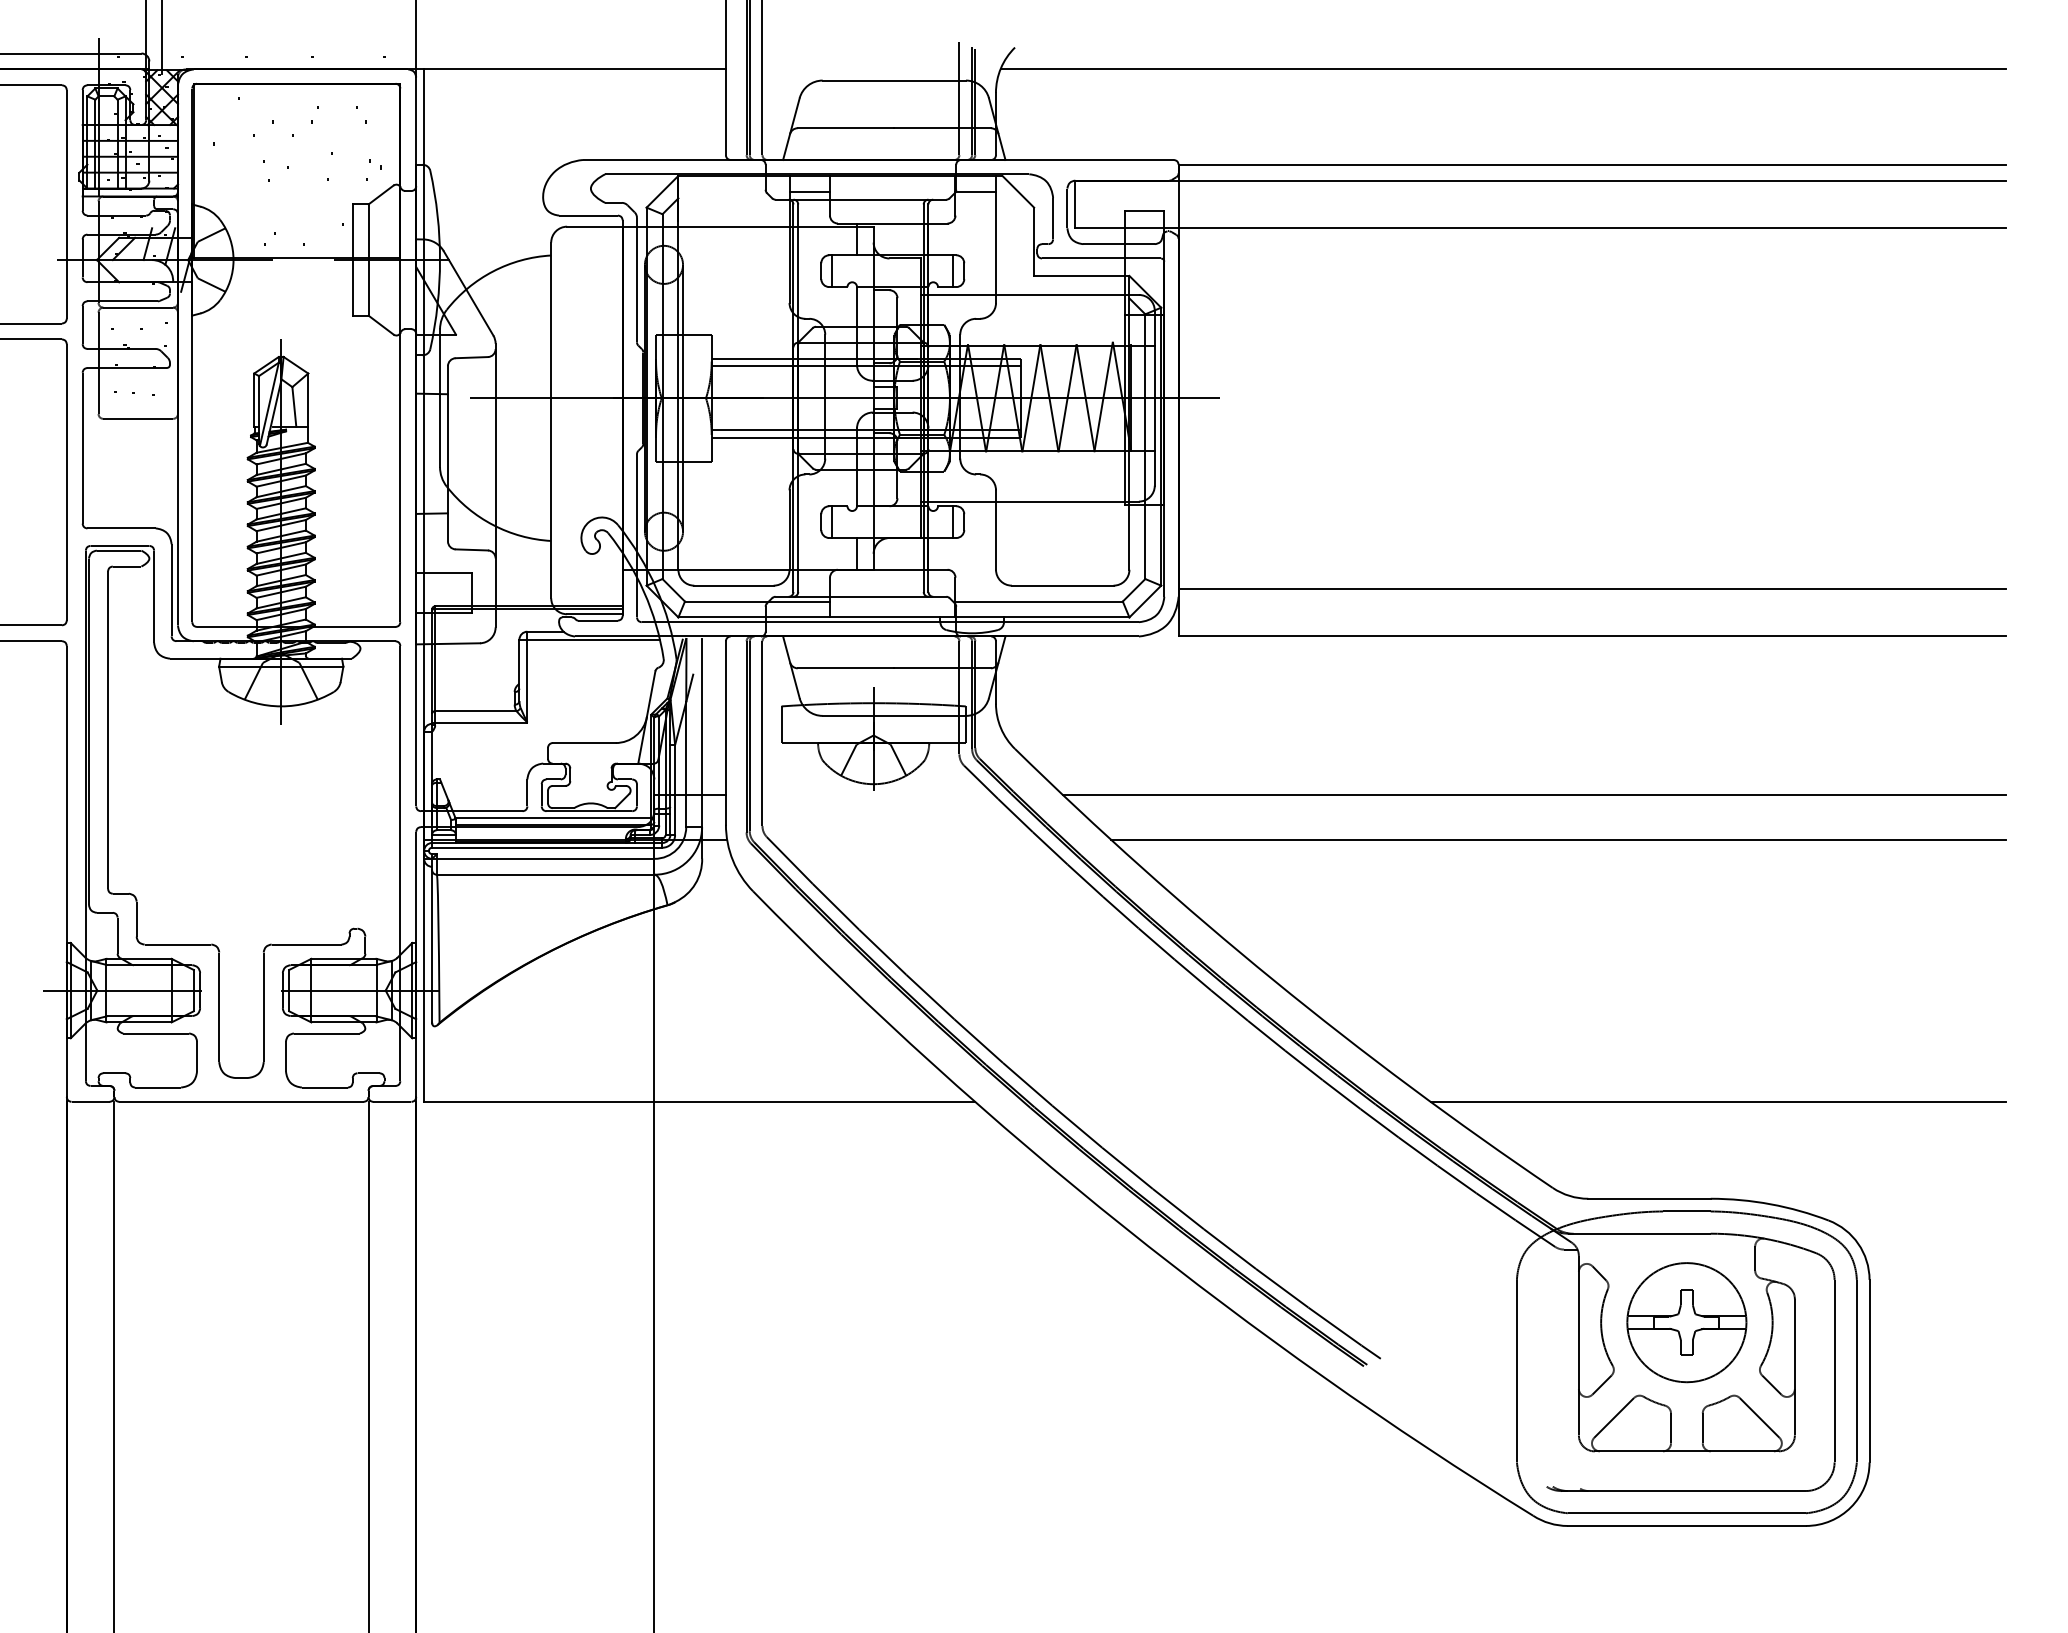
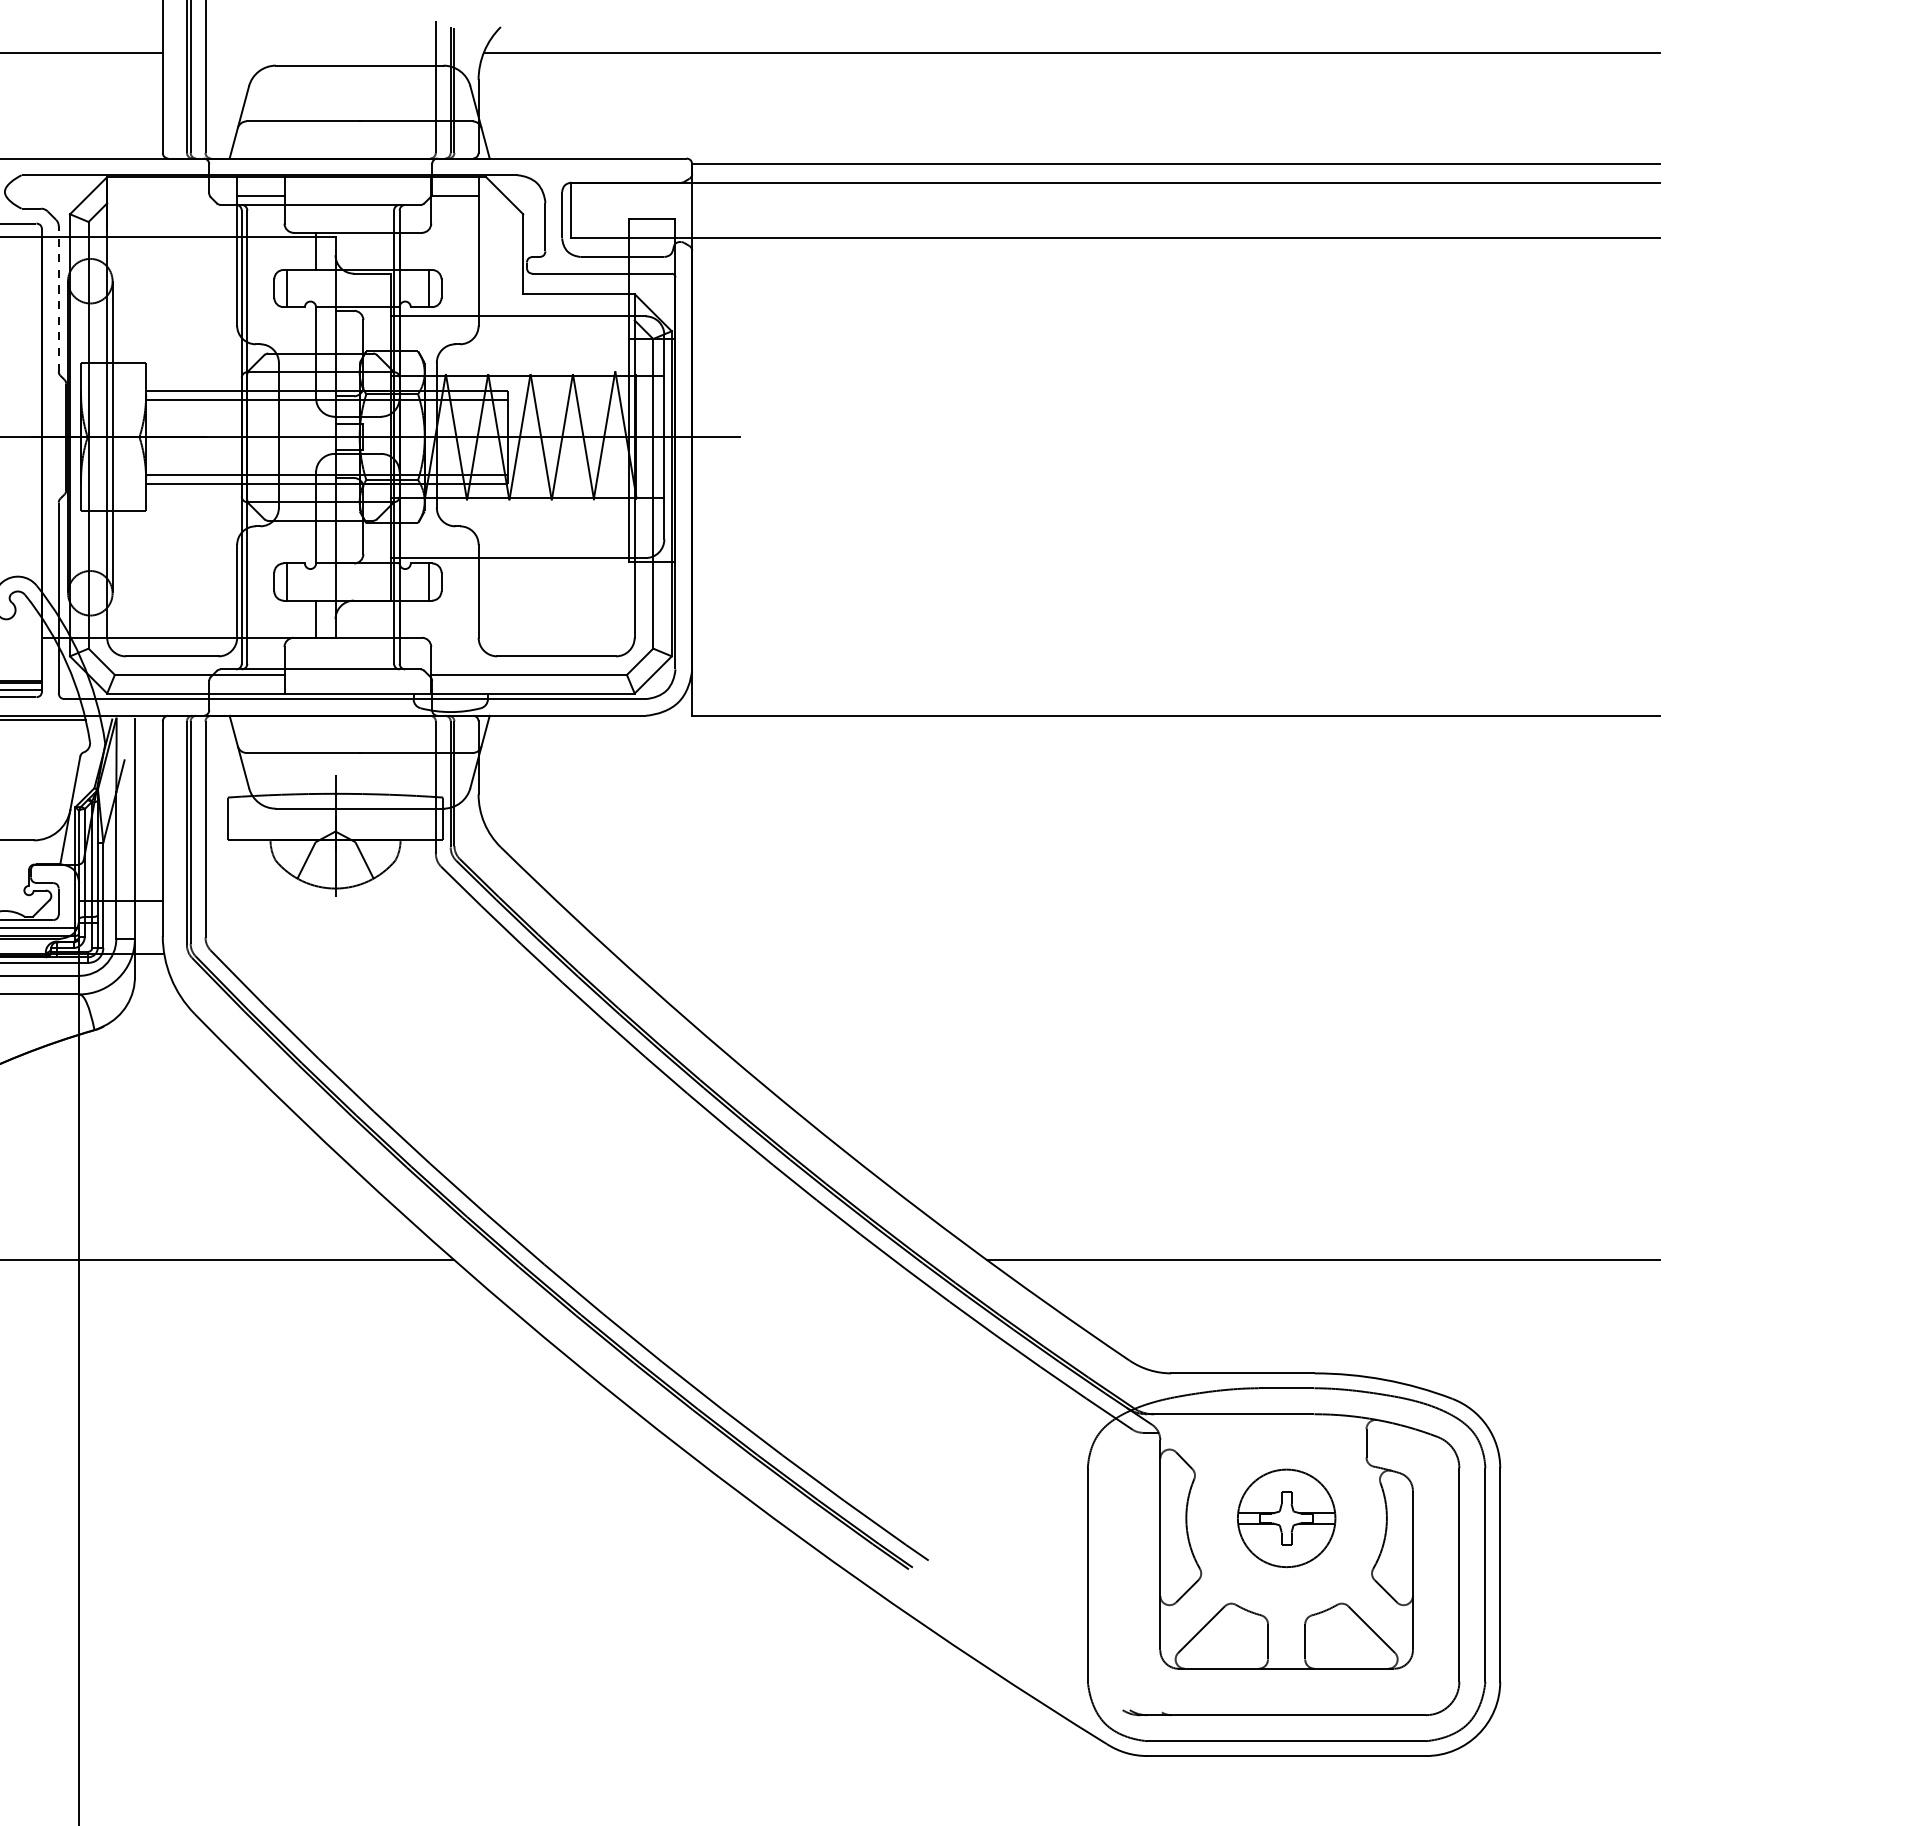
line: (636, 279) -> (58, 298), solid -> dashed
line: (1591, 588) -> (1175, 659), removed
line: (1534, 795) -> (1108, 901), removed
line: (1558, 839) -> (1136, 953), removed
part: (1686, 1322) -> (1286, 1518), size x0.7

